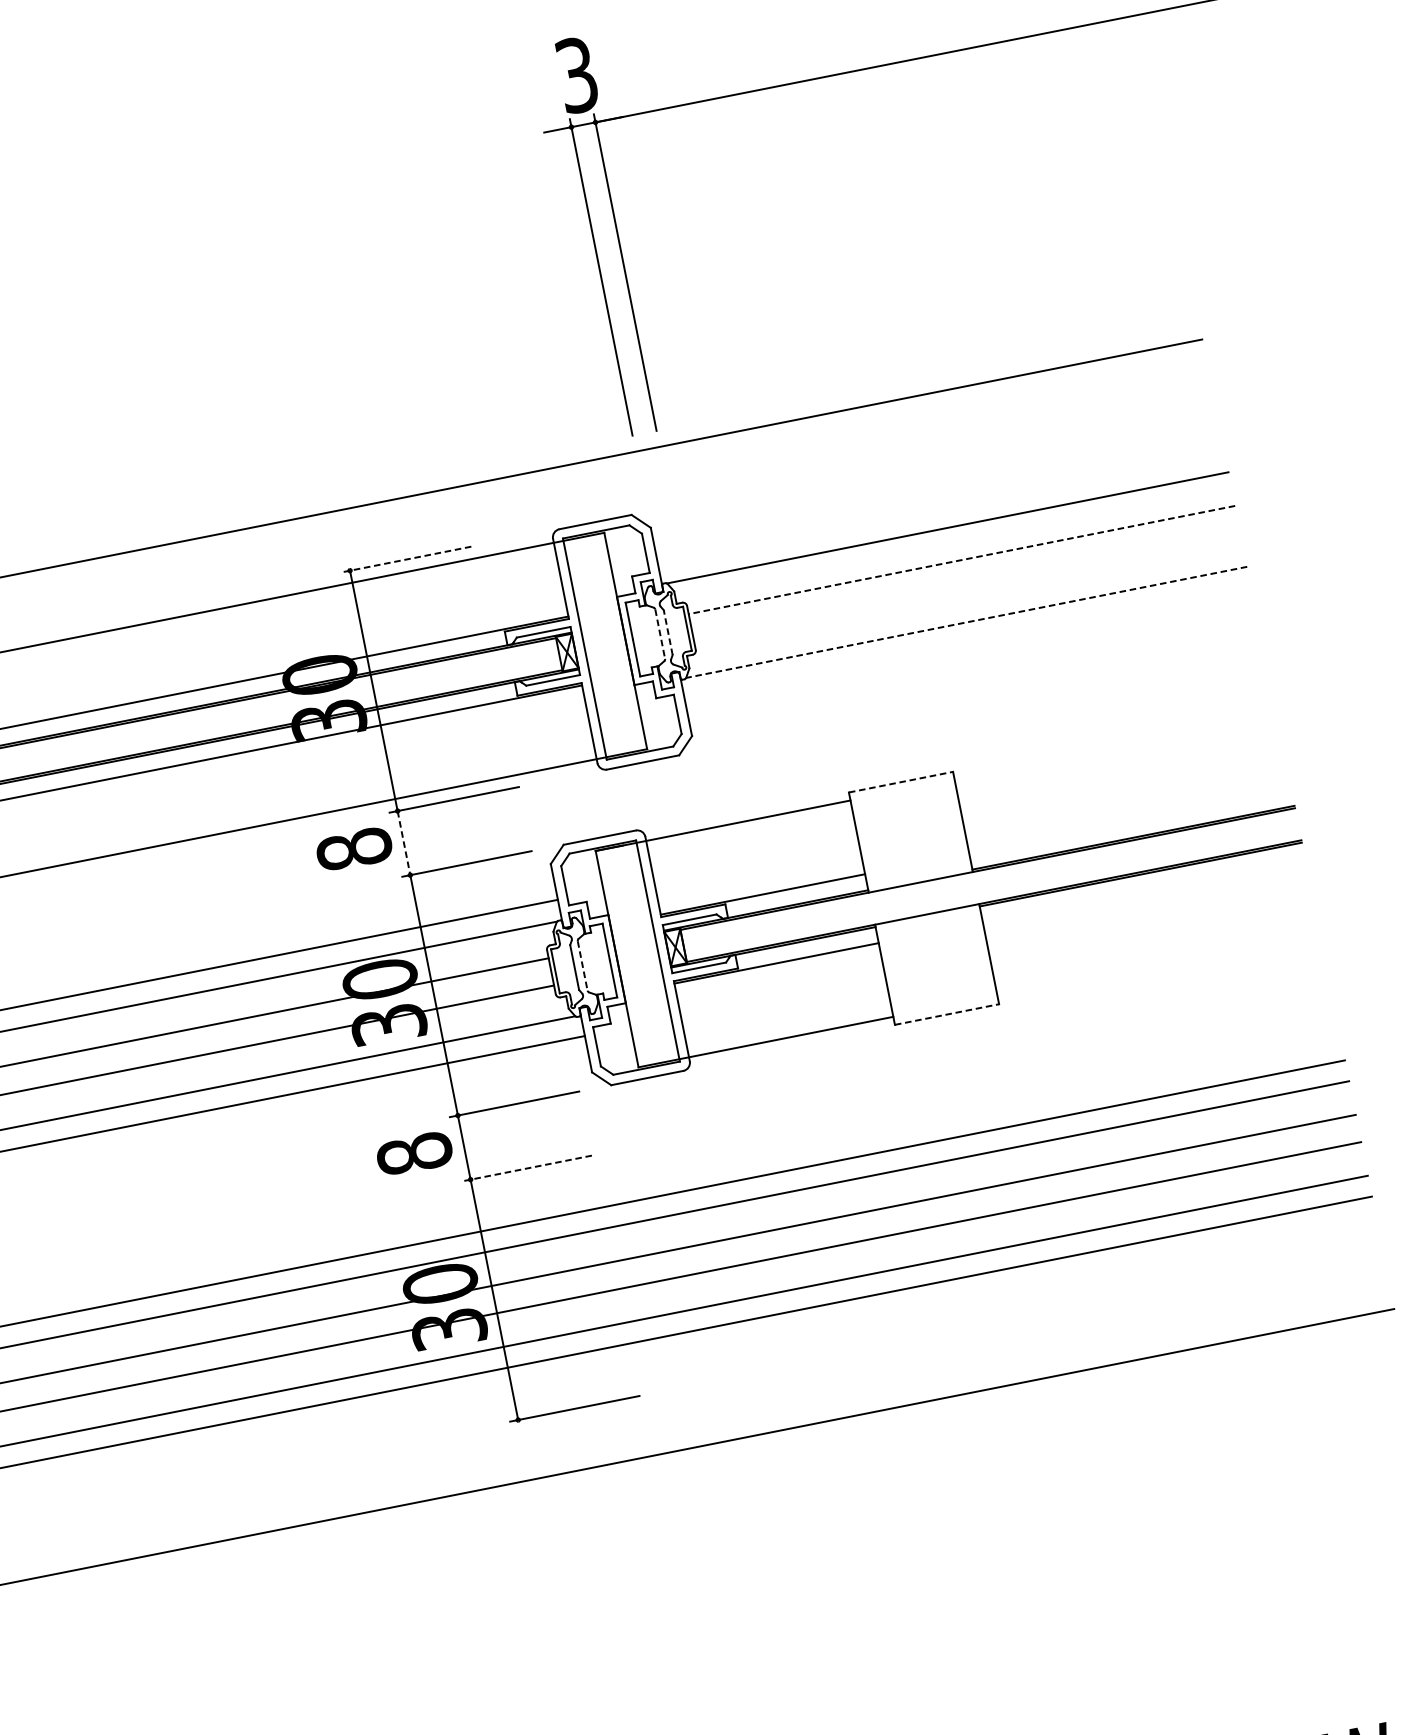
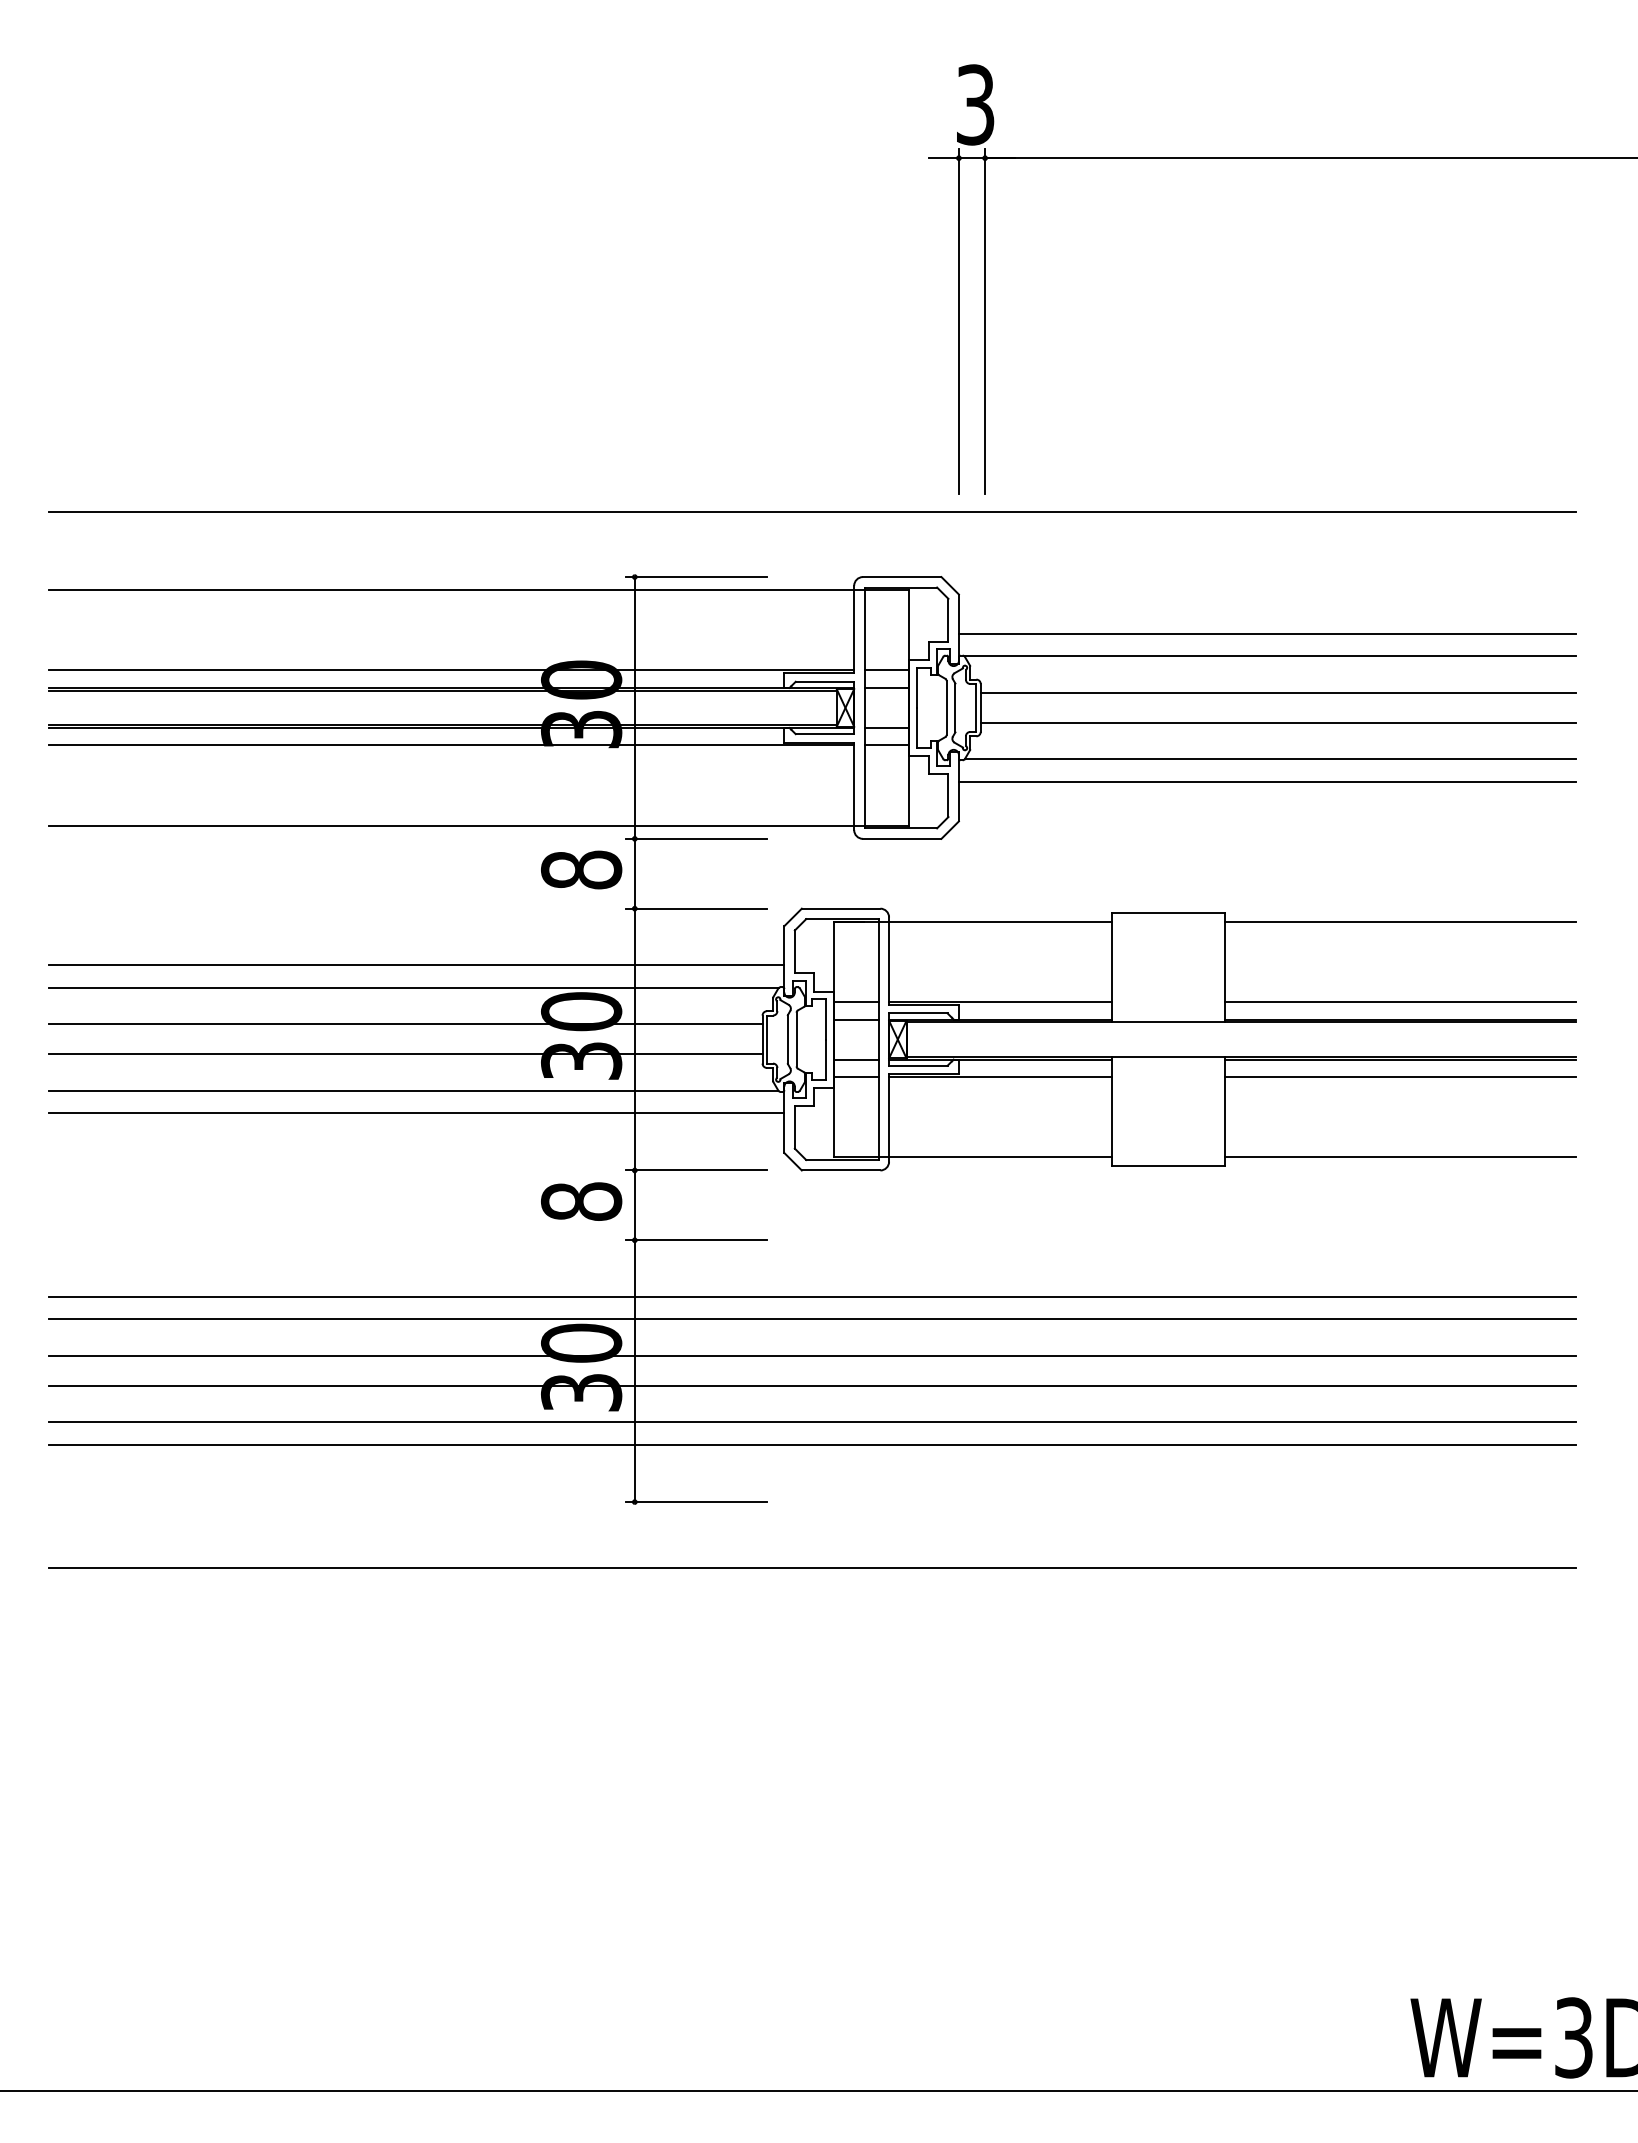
line: (940, 507) -> (1266, 633), added
line: (406, 559) -> (696, 577), dashed -> solid
line: (962, 559) -> (1278, 692), dashed -> solid
line: (966, 587) -> (1277, 722), added
line: (598, 610) -> (886, 670), added
line: (966, 622) -> (1270, 759), dashed -> solid
line: (601, 626) -> (886, 687), added
line: (668, 632) -> (955, 707), dashed -> solid
line: (659, 633) -> (946, 707), dashed -> solid
line: (967, 643) -> (1266, 781), added
line: (608, 663) -> (886, 728), added
line: (611, 679) -> (886, 745), added
line: (1115, 747) -> (1400, 921), added
line: (901, 782) -> (1168, 913), dashed -> solid
line: (1130, 822) -> (1400, 1002), added
line: (403, 842) -> (634, 873), dashed -> solid
line: (1144, 890) -> (1400, 1077), added
line: (630, 921) -> (856, 1002), added
line: (634, 936) -> (856, 1019), added
line: (1158, 964) -> (1400, 1157), added
line: (582, 965) -> (796, 1039), dashed -> solid
line: (641, 973) -> (856, 1059), added
line: (644, 989) -> (856, 1077), added
line: (947, 1014) -> (1168, 1166), dashed -> solid
line: (527, 1168) -> (696, 1240), dashed -> solid

